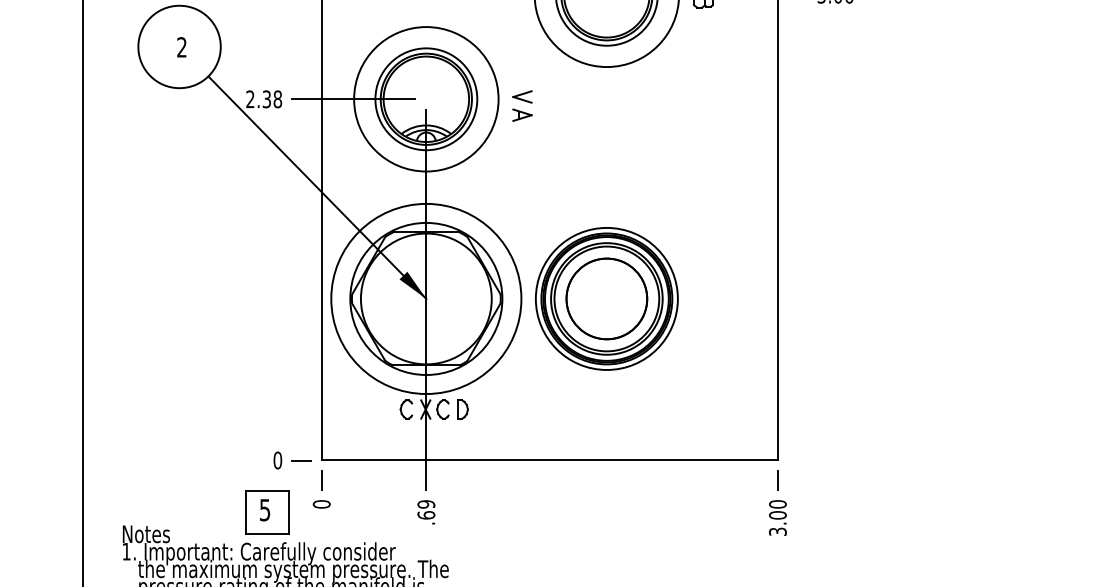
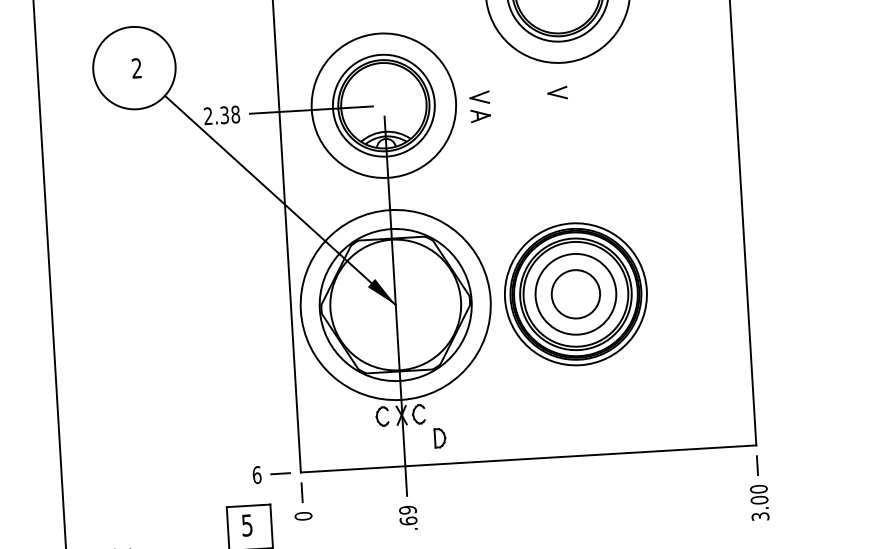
part: (600, 96) -> (557, 92), added
circle: (606, 298) -> (575, 293), size x0.6
part: (462, 409) -> (439, 438), moved
text: (277, 460) -> (256, 475), 0 -> 6

